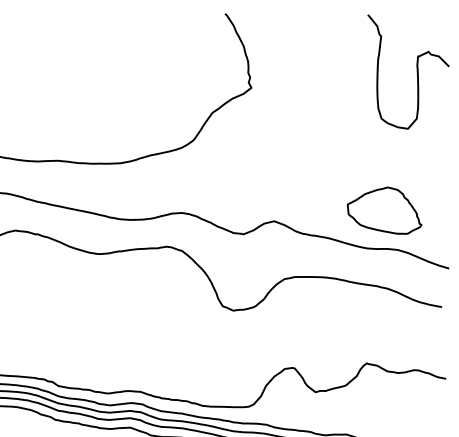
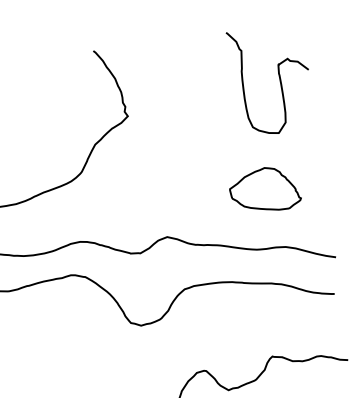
part: (384, 210) -> (264, 189), moved

